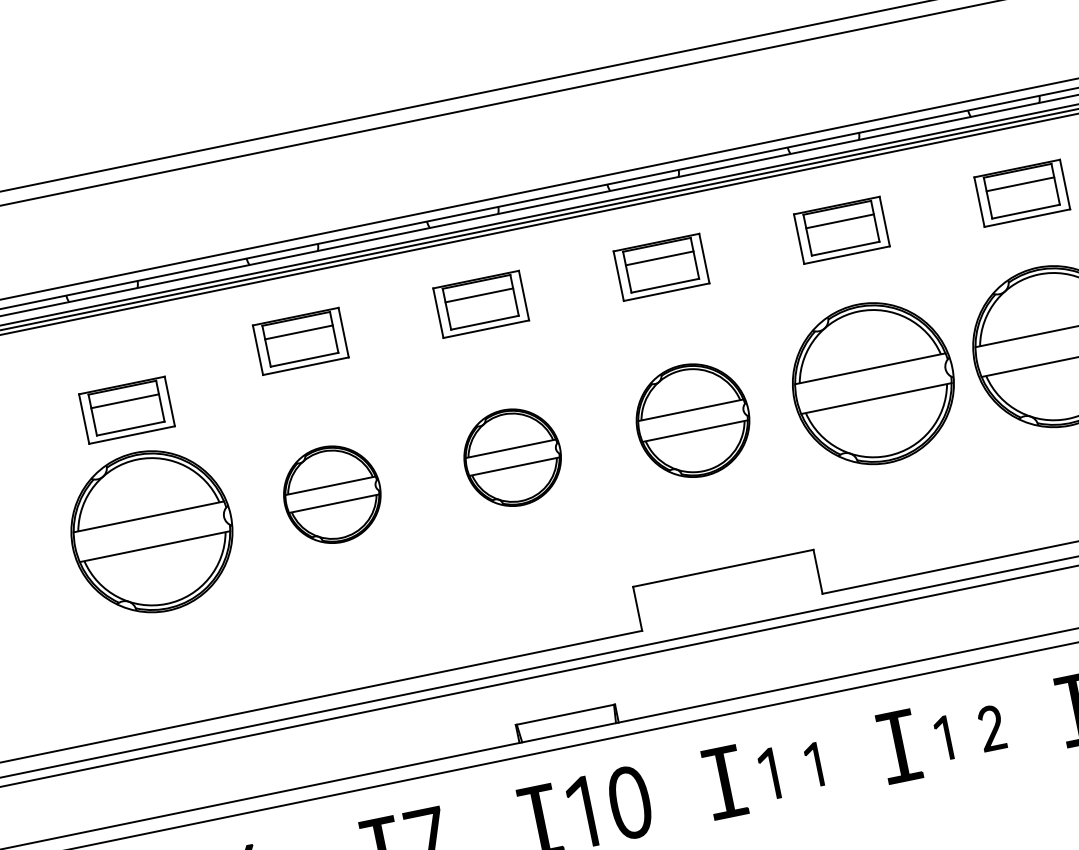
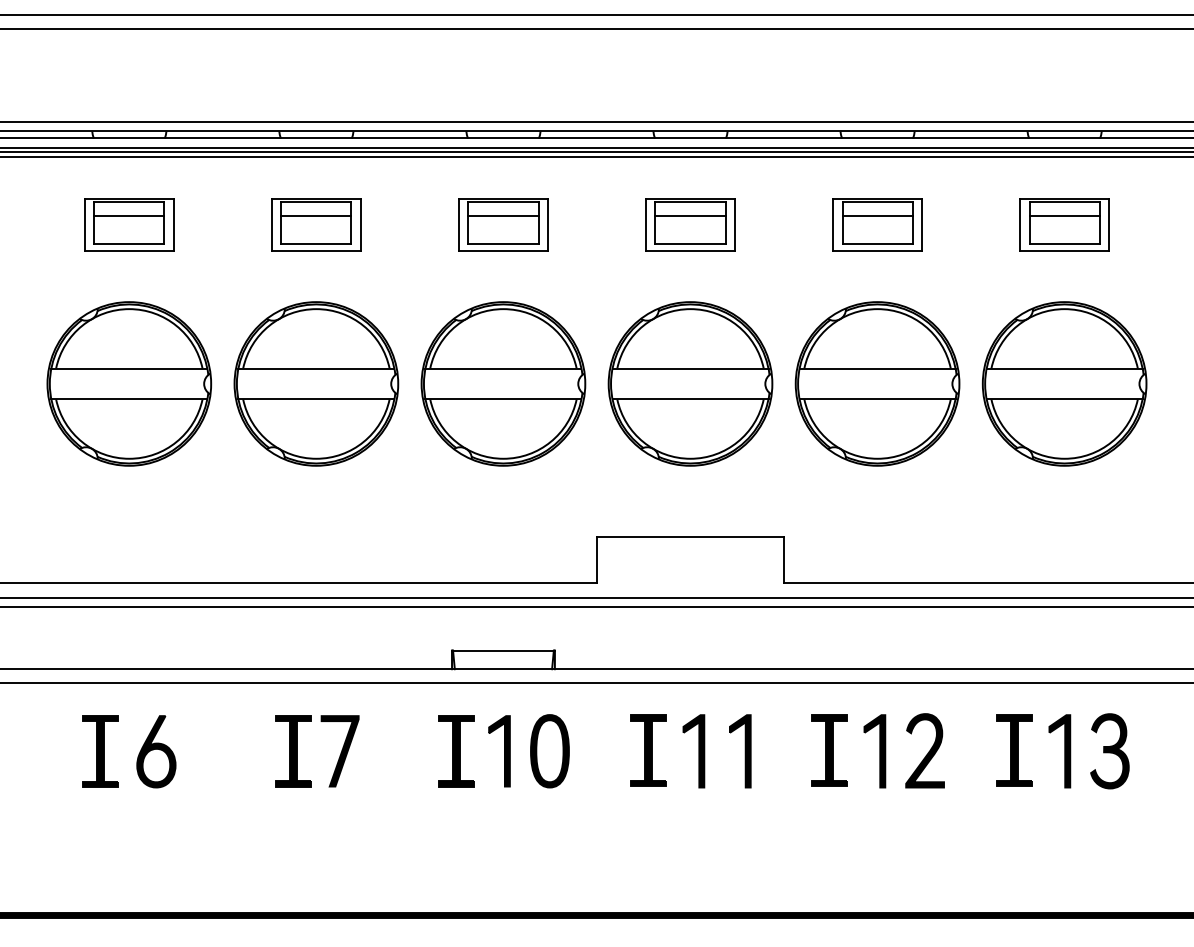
part: (127, 409) -> (129, 224), moved
part: (692, 420) -> (690, 383), size x1.43
part: (512, 457) -> (503, 383), size x1.67
part: (332, 494) -> (316, 383), size x1.67
part: (991, 727) -> (924, 750), size x1.67
part: (943, 738) -> (874, 751), size x1.67
part: (813, 765) -> (740, 751), size x1.67
part: (768, 774) -> (693, 751), size x1.43

